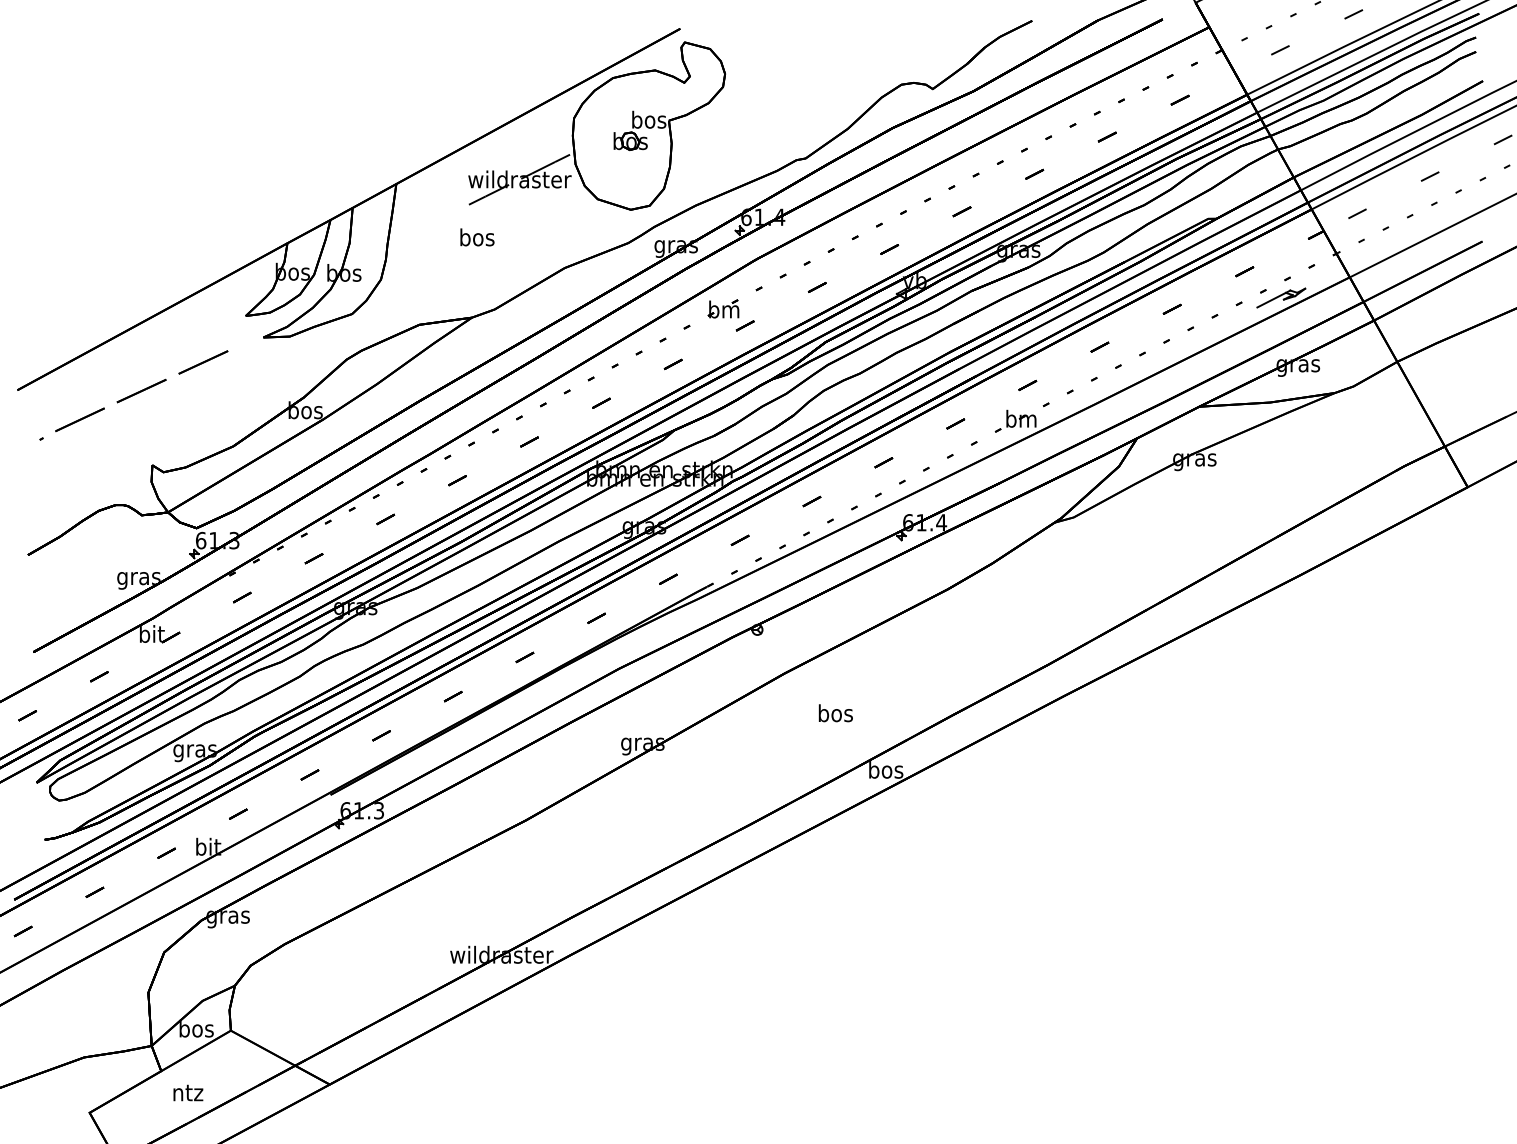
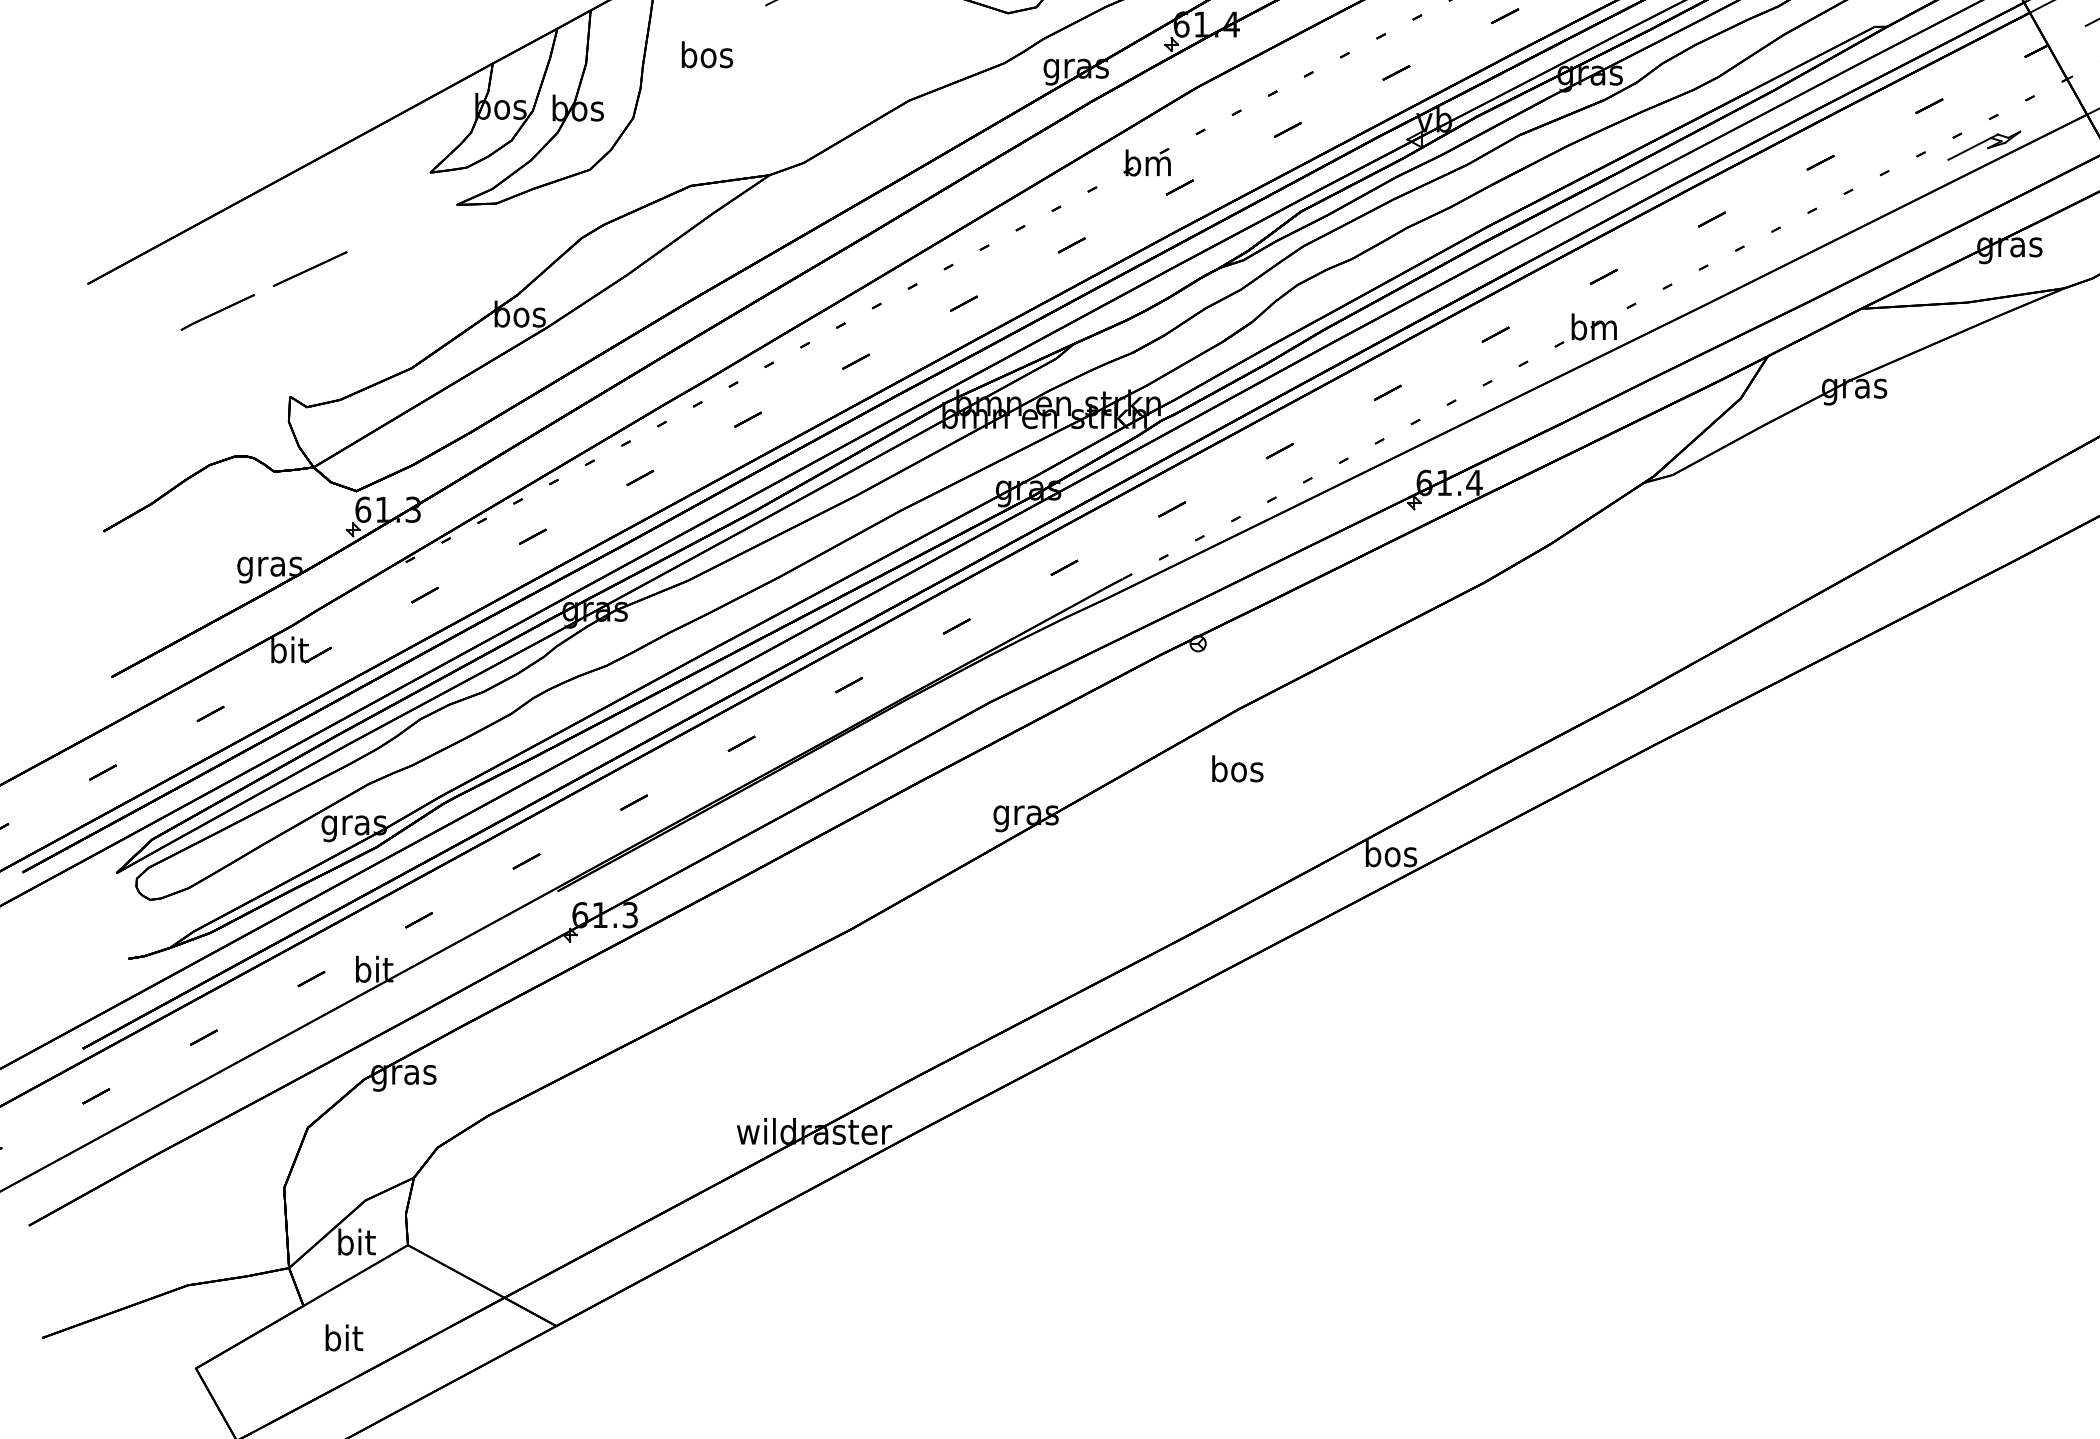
text: (477, 237) -> (707, 54), moved
part: (133, 395) -> (261, 291), size x0.6
text: (835, 713) -> (1237, 769), moved
text: (196, 1028) -> (356, 1241), bos -> bit
text: (188, 1092) -> (344, 1337), ntz -> bit

